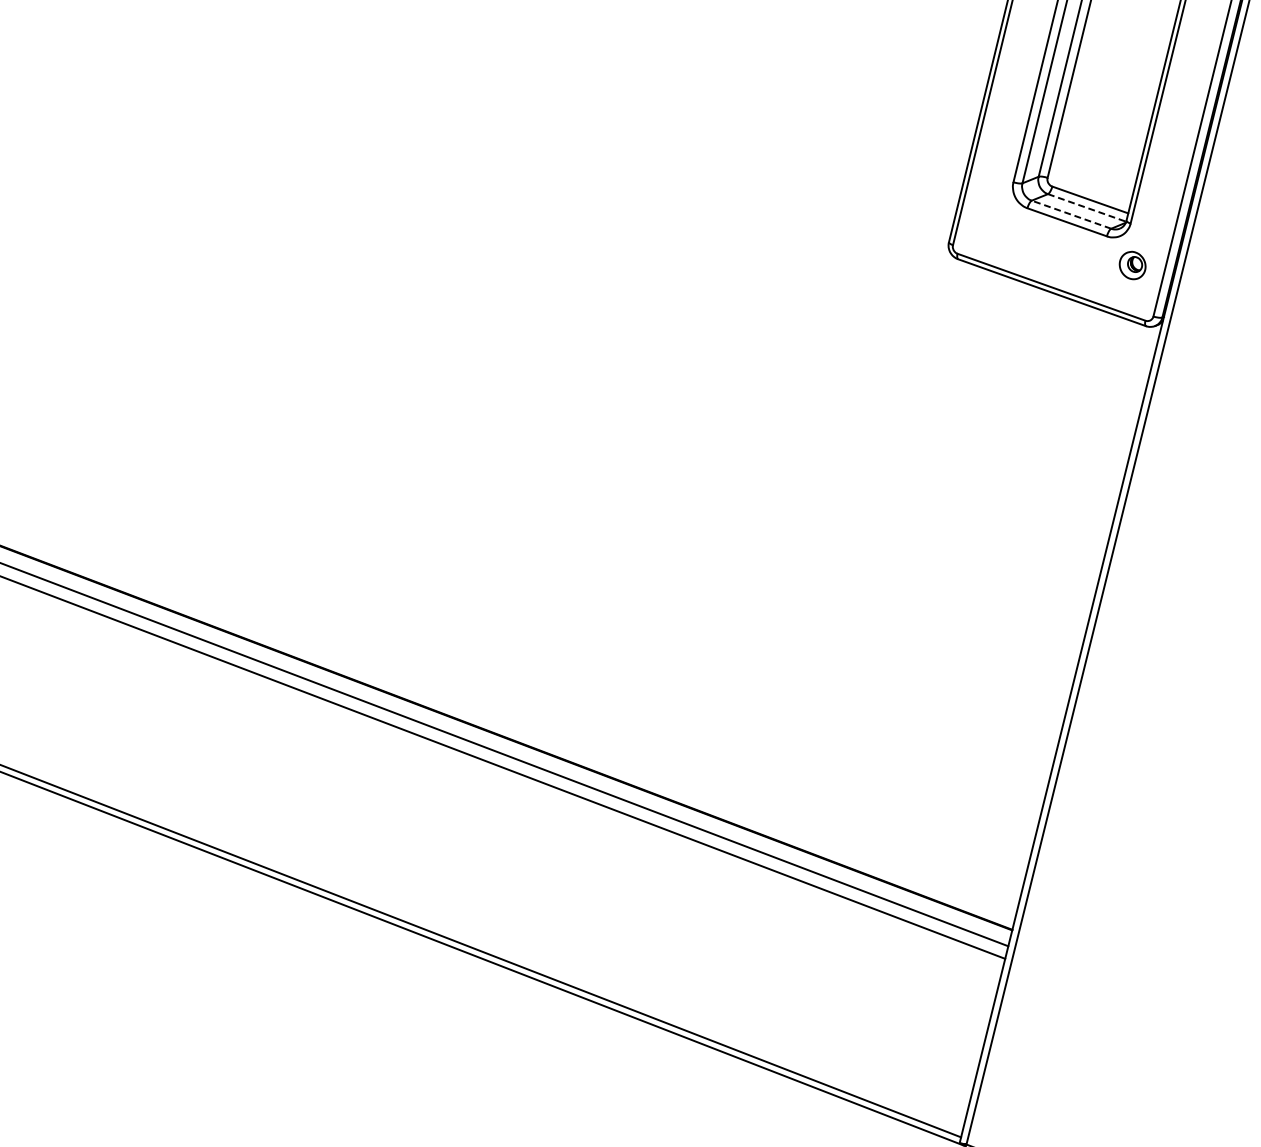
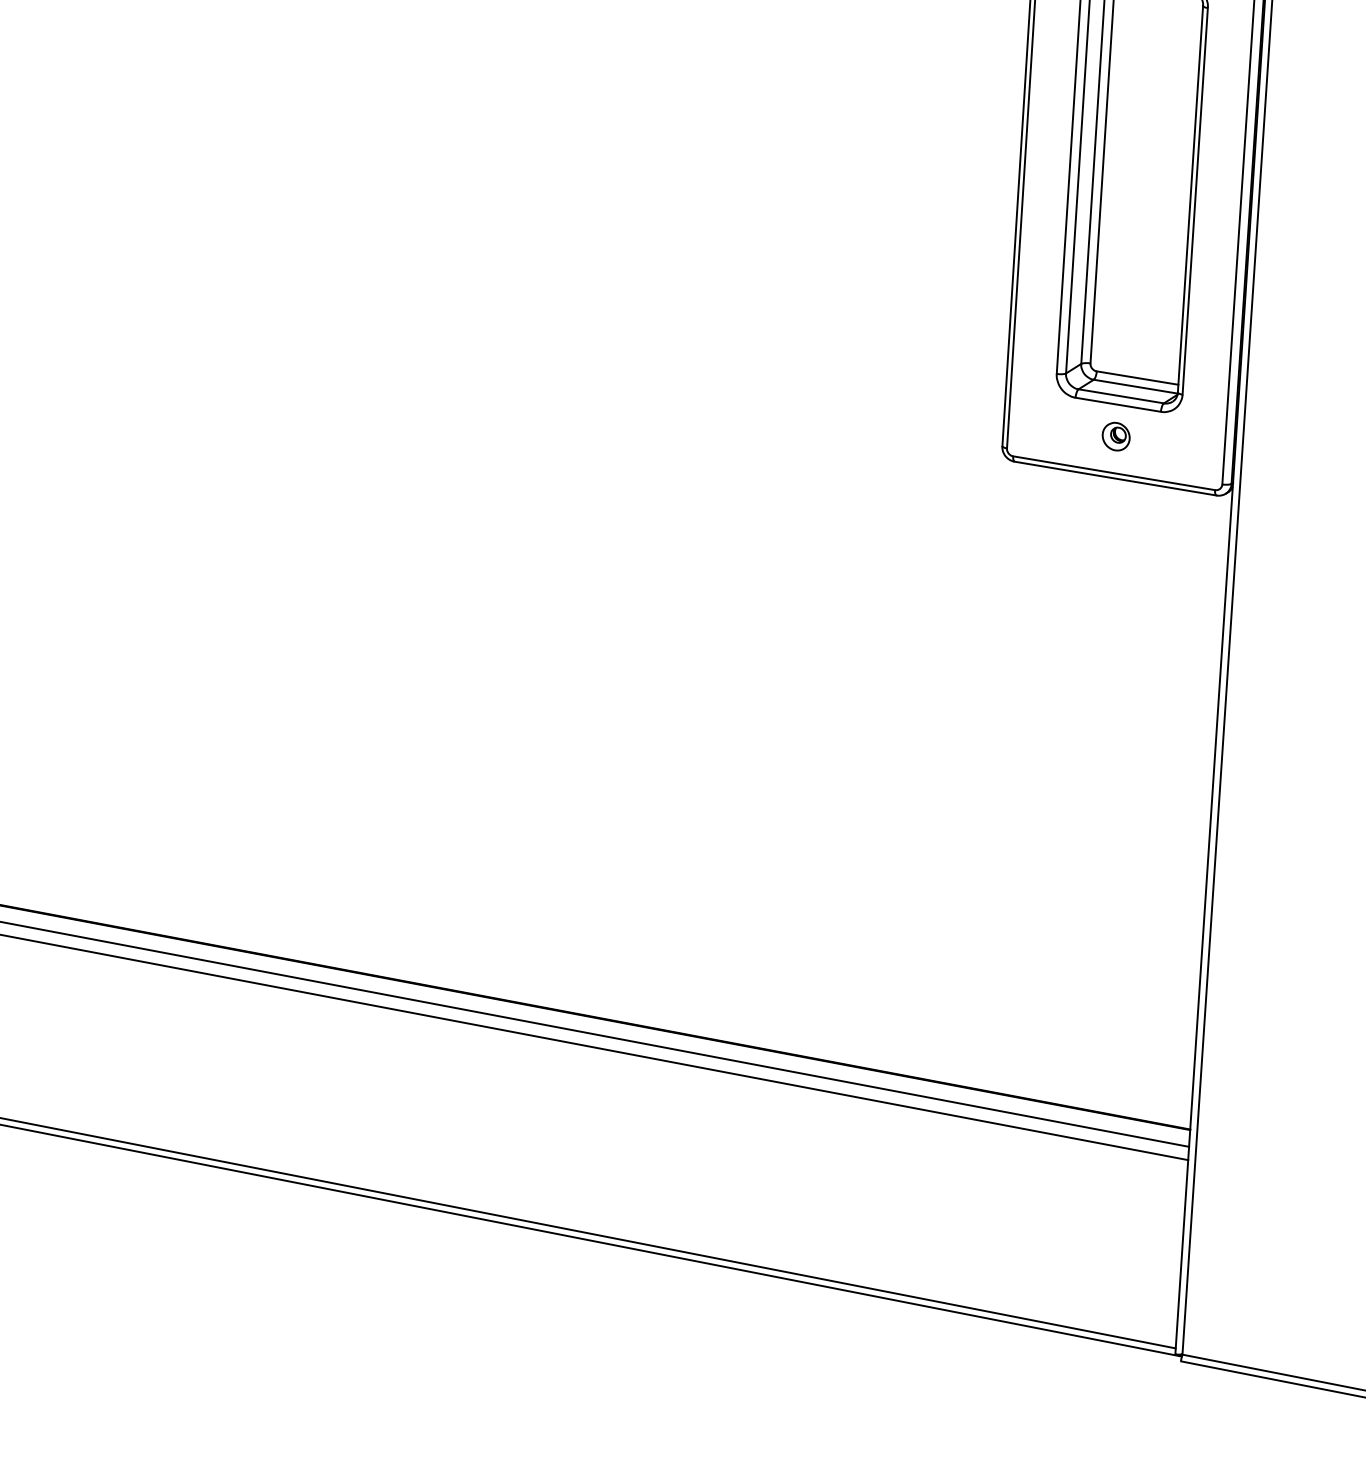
line: (1086, 207) -> (1135, 386), dashed -> solid
line: (1070, 214) -> (1120, 396), dashed -> solid
part: (1132, 265) -> (1115, 436), moved

